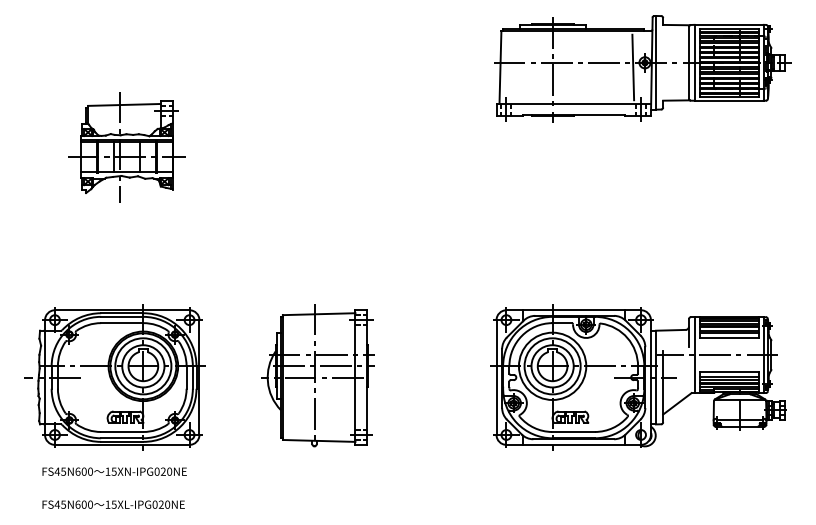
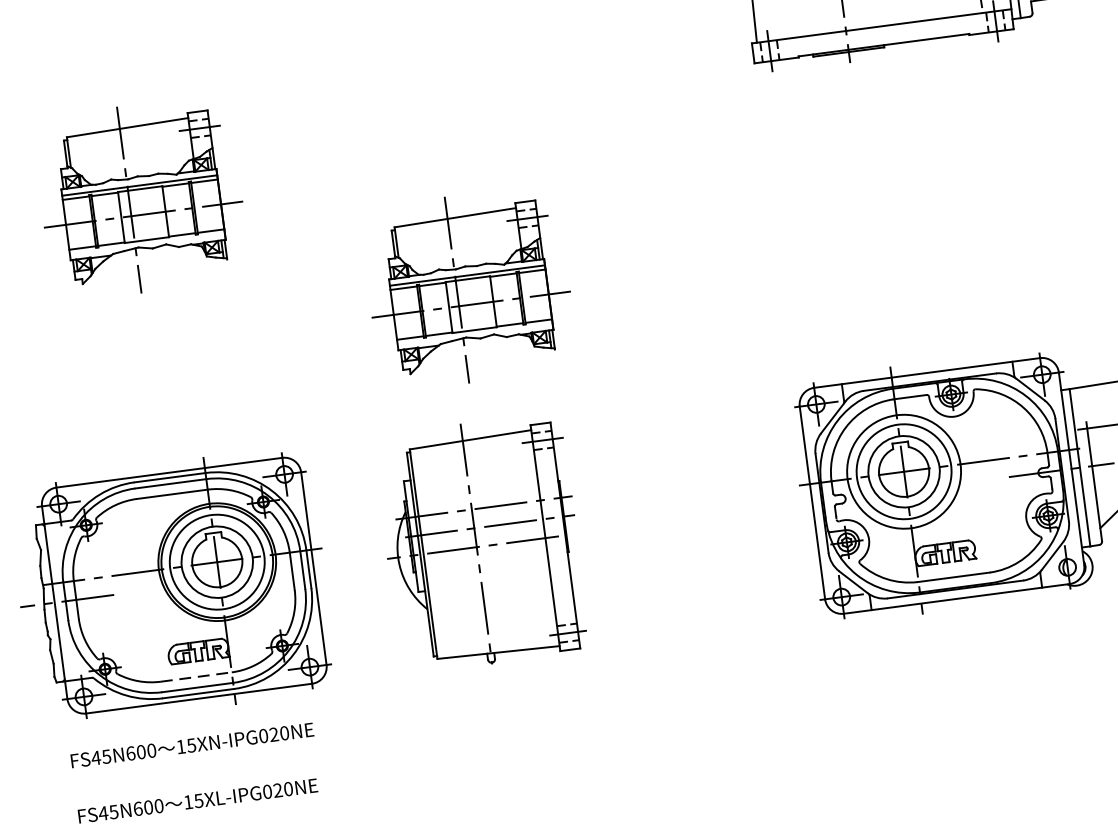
part: (311, 225) -> (468, 288), added
part: (317, 375) -> (481, 543), moved
line: (122, 432) -> (196, 677), solid -> dashed

